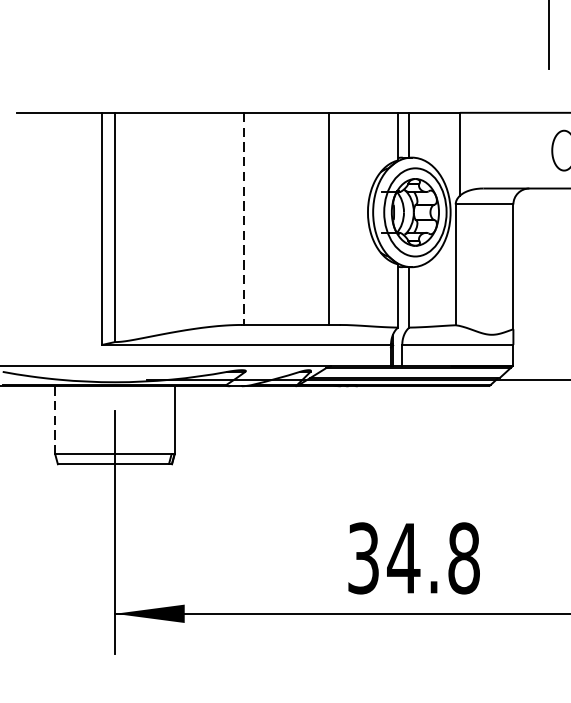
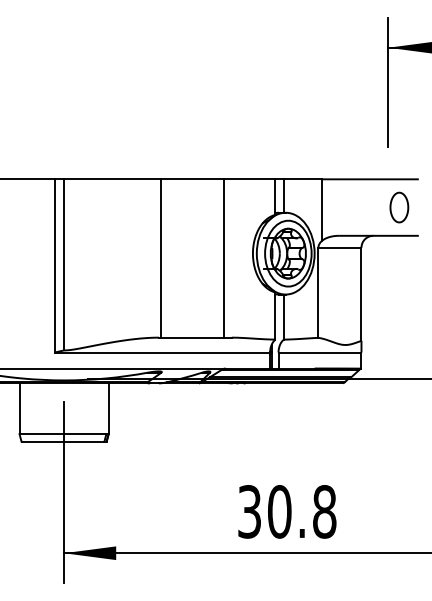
line: (244, 218) -> (160, 258), dashed -> solid
line: (55, 421) -> (19, 409), dashed -> solid
text: (403, 557) -> (279, 511), 34.8 -> 30.8

